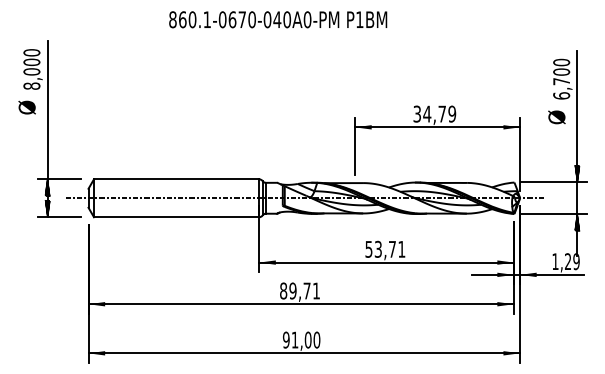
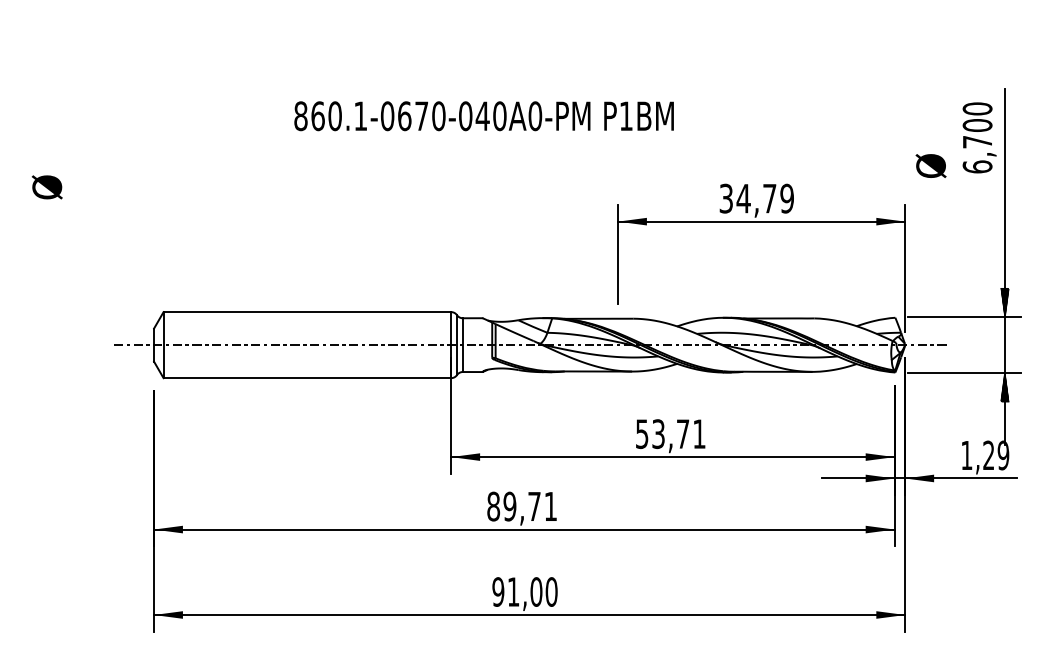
text: (278, 19) -> (484, 115), moved
text: (556, 117) -> (930, 166), moved
part: (52, 128) -> (91, 223), removed

